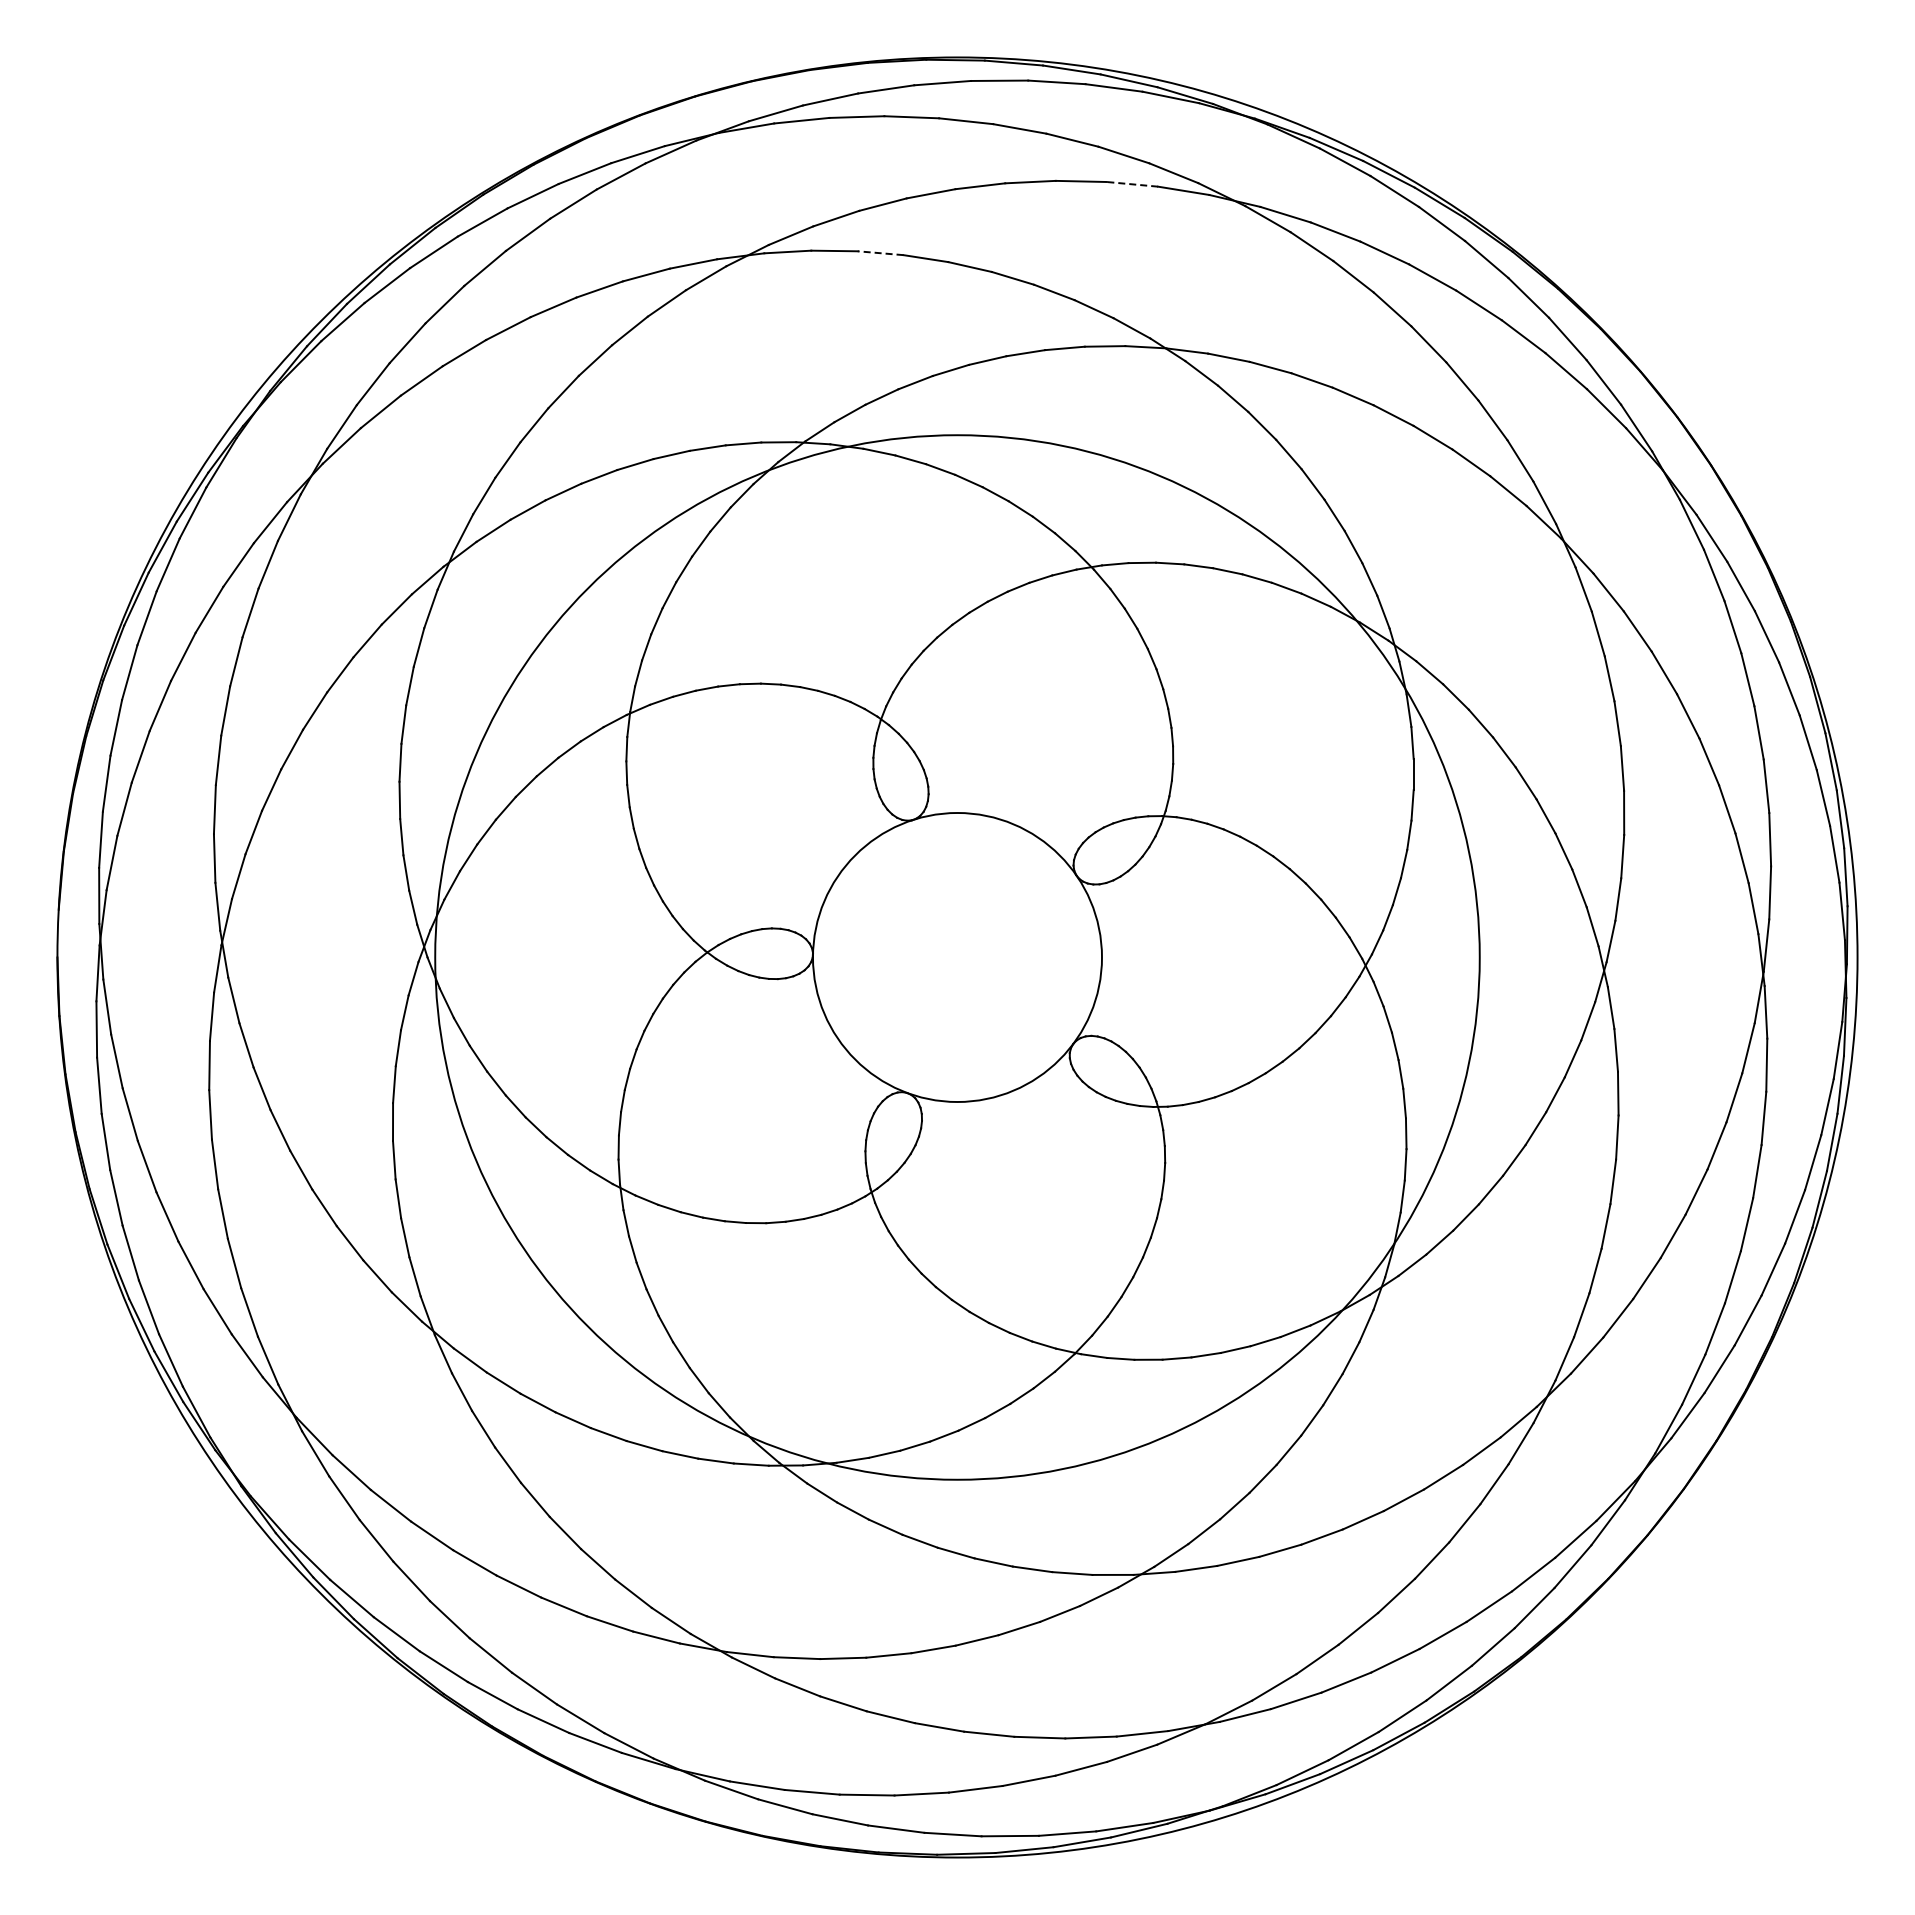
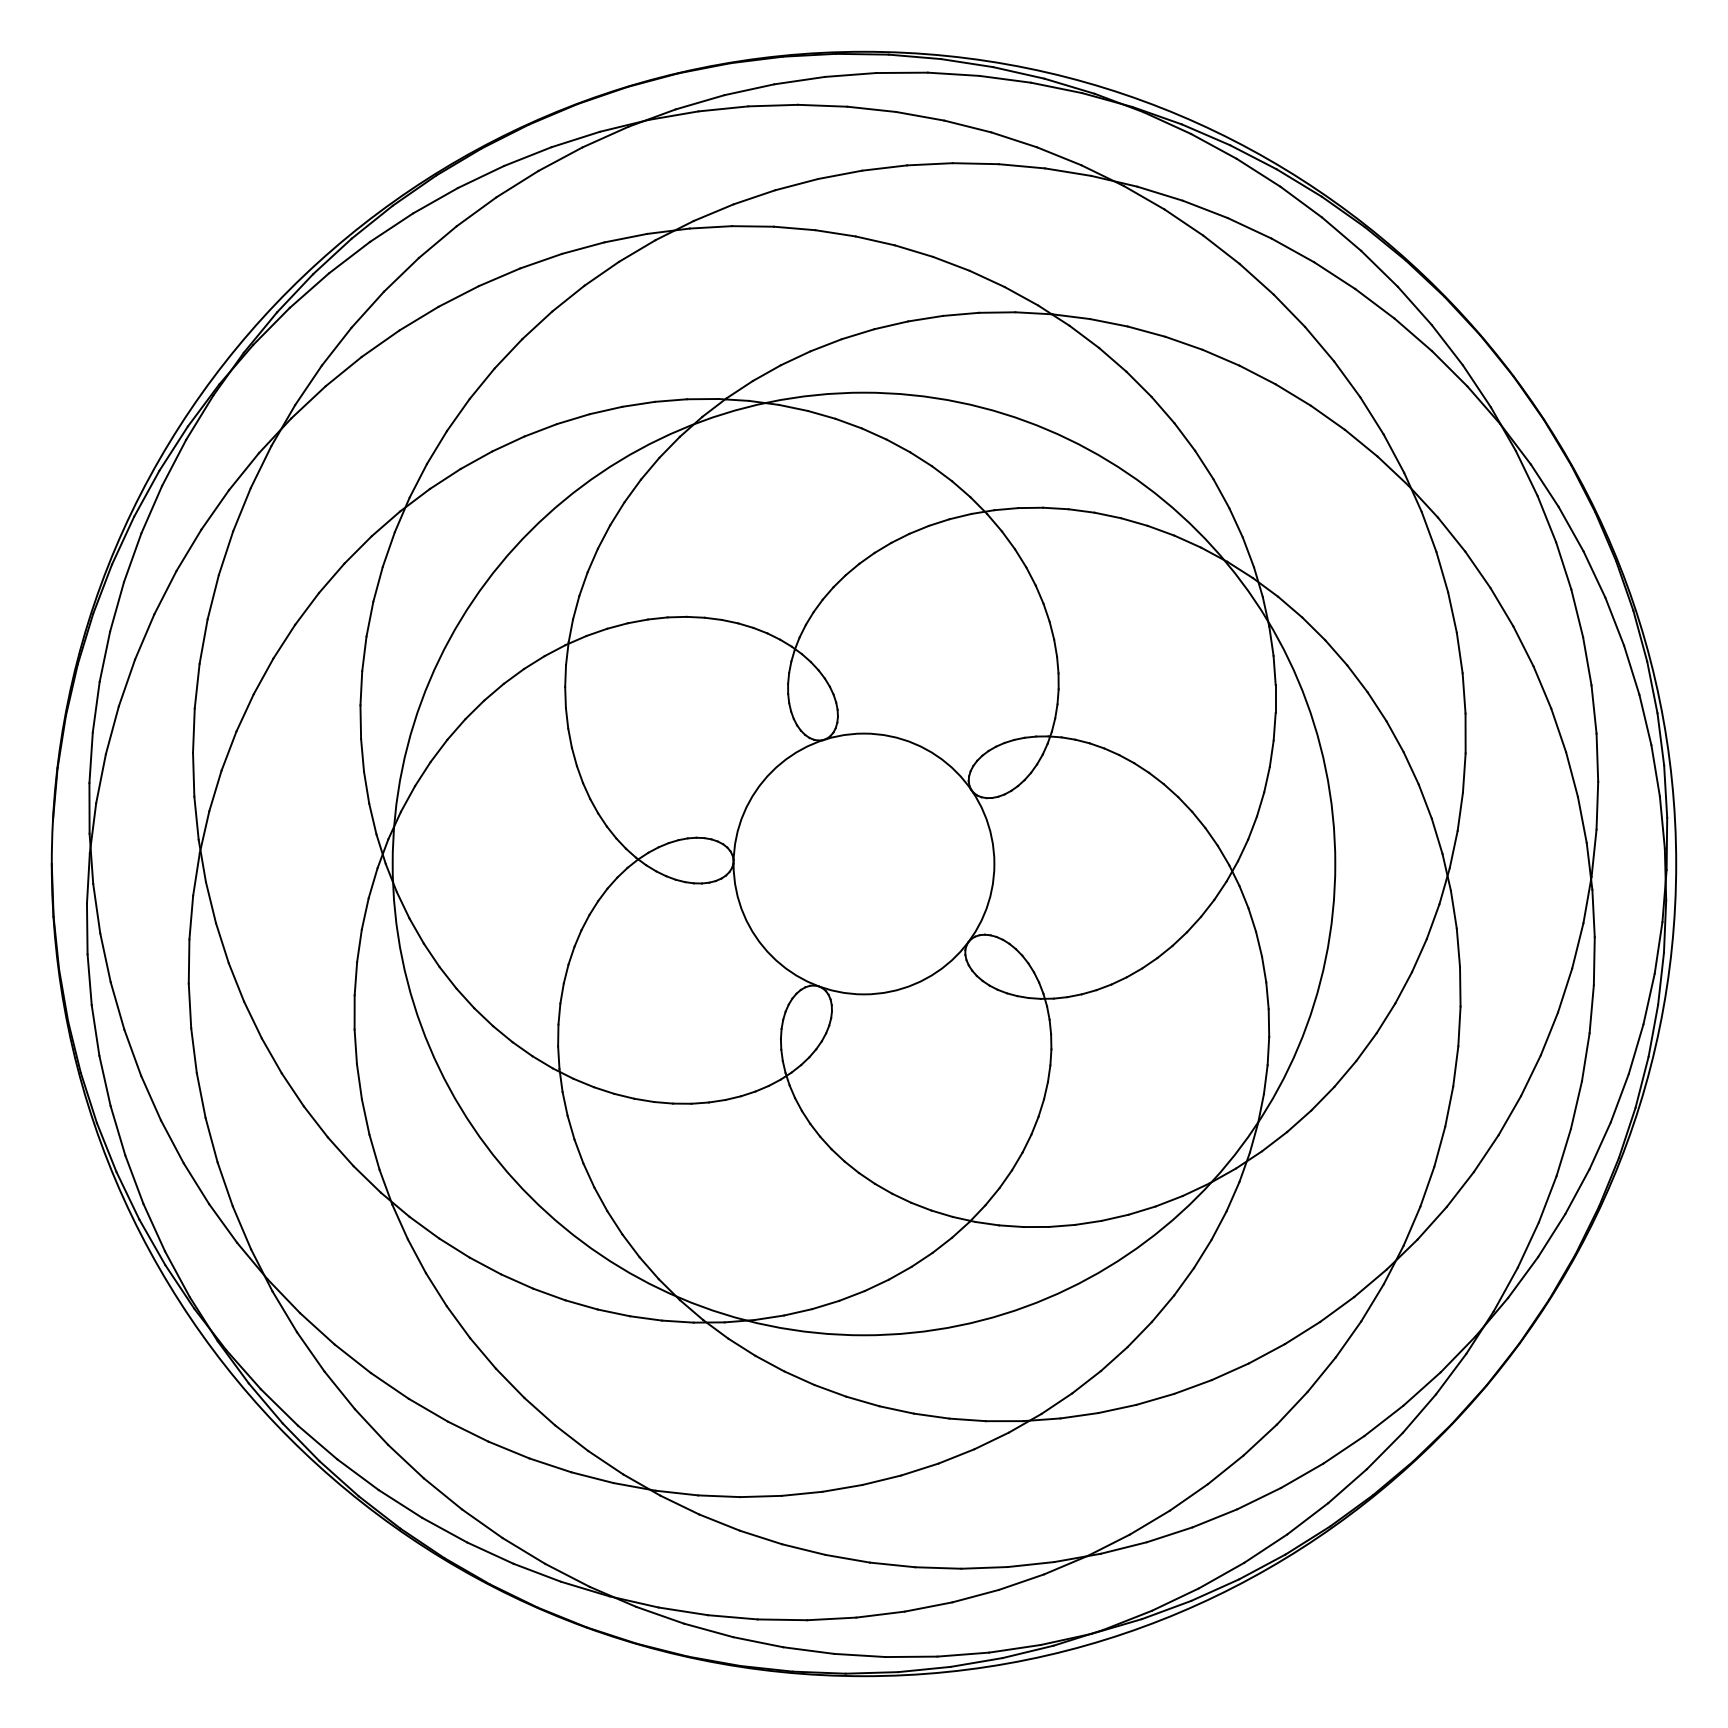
line: (1132, 184) -> (1021, 166), dashed -> solid
line: (880, 253) -> (794, 228), dashed -> solid

